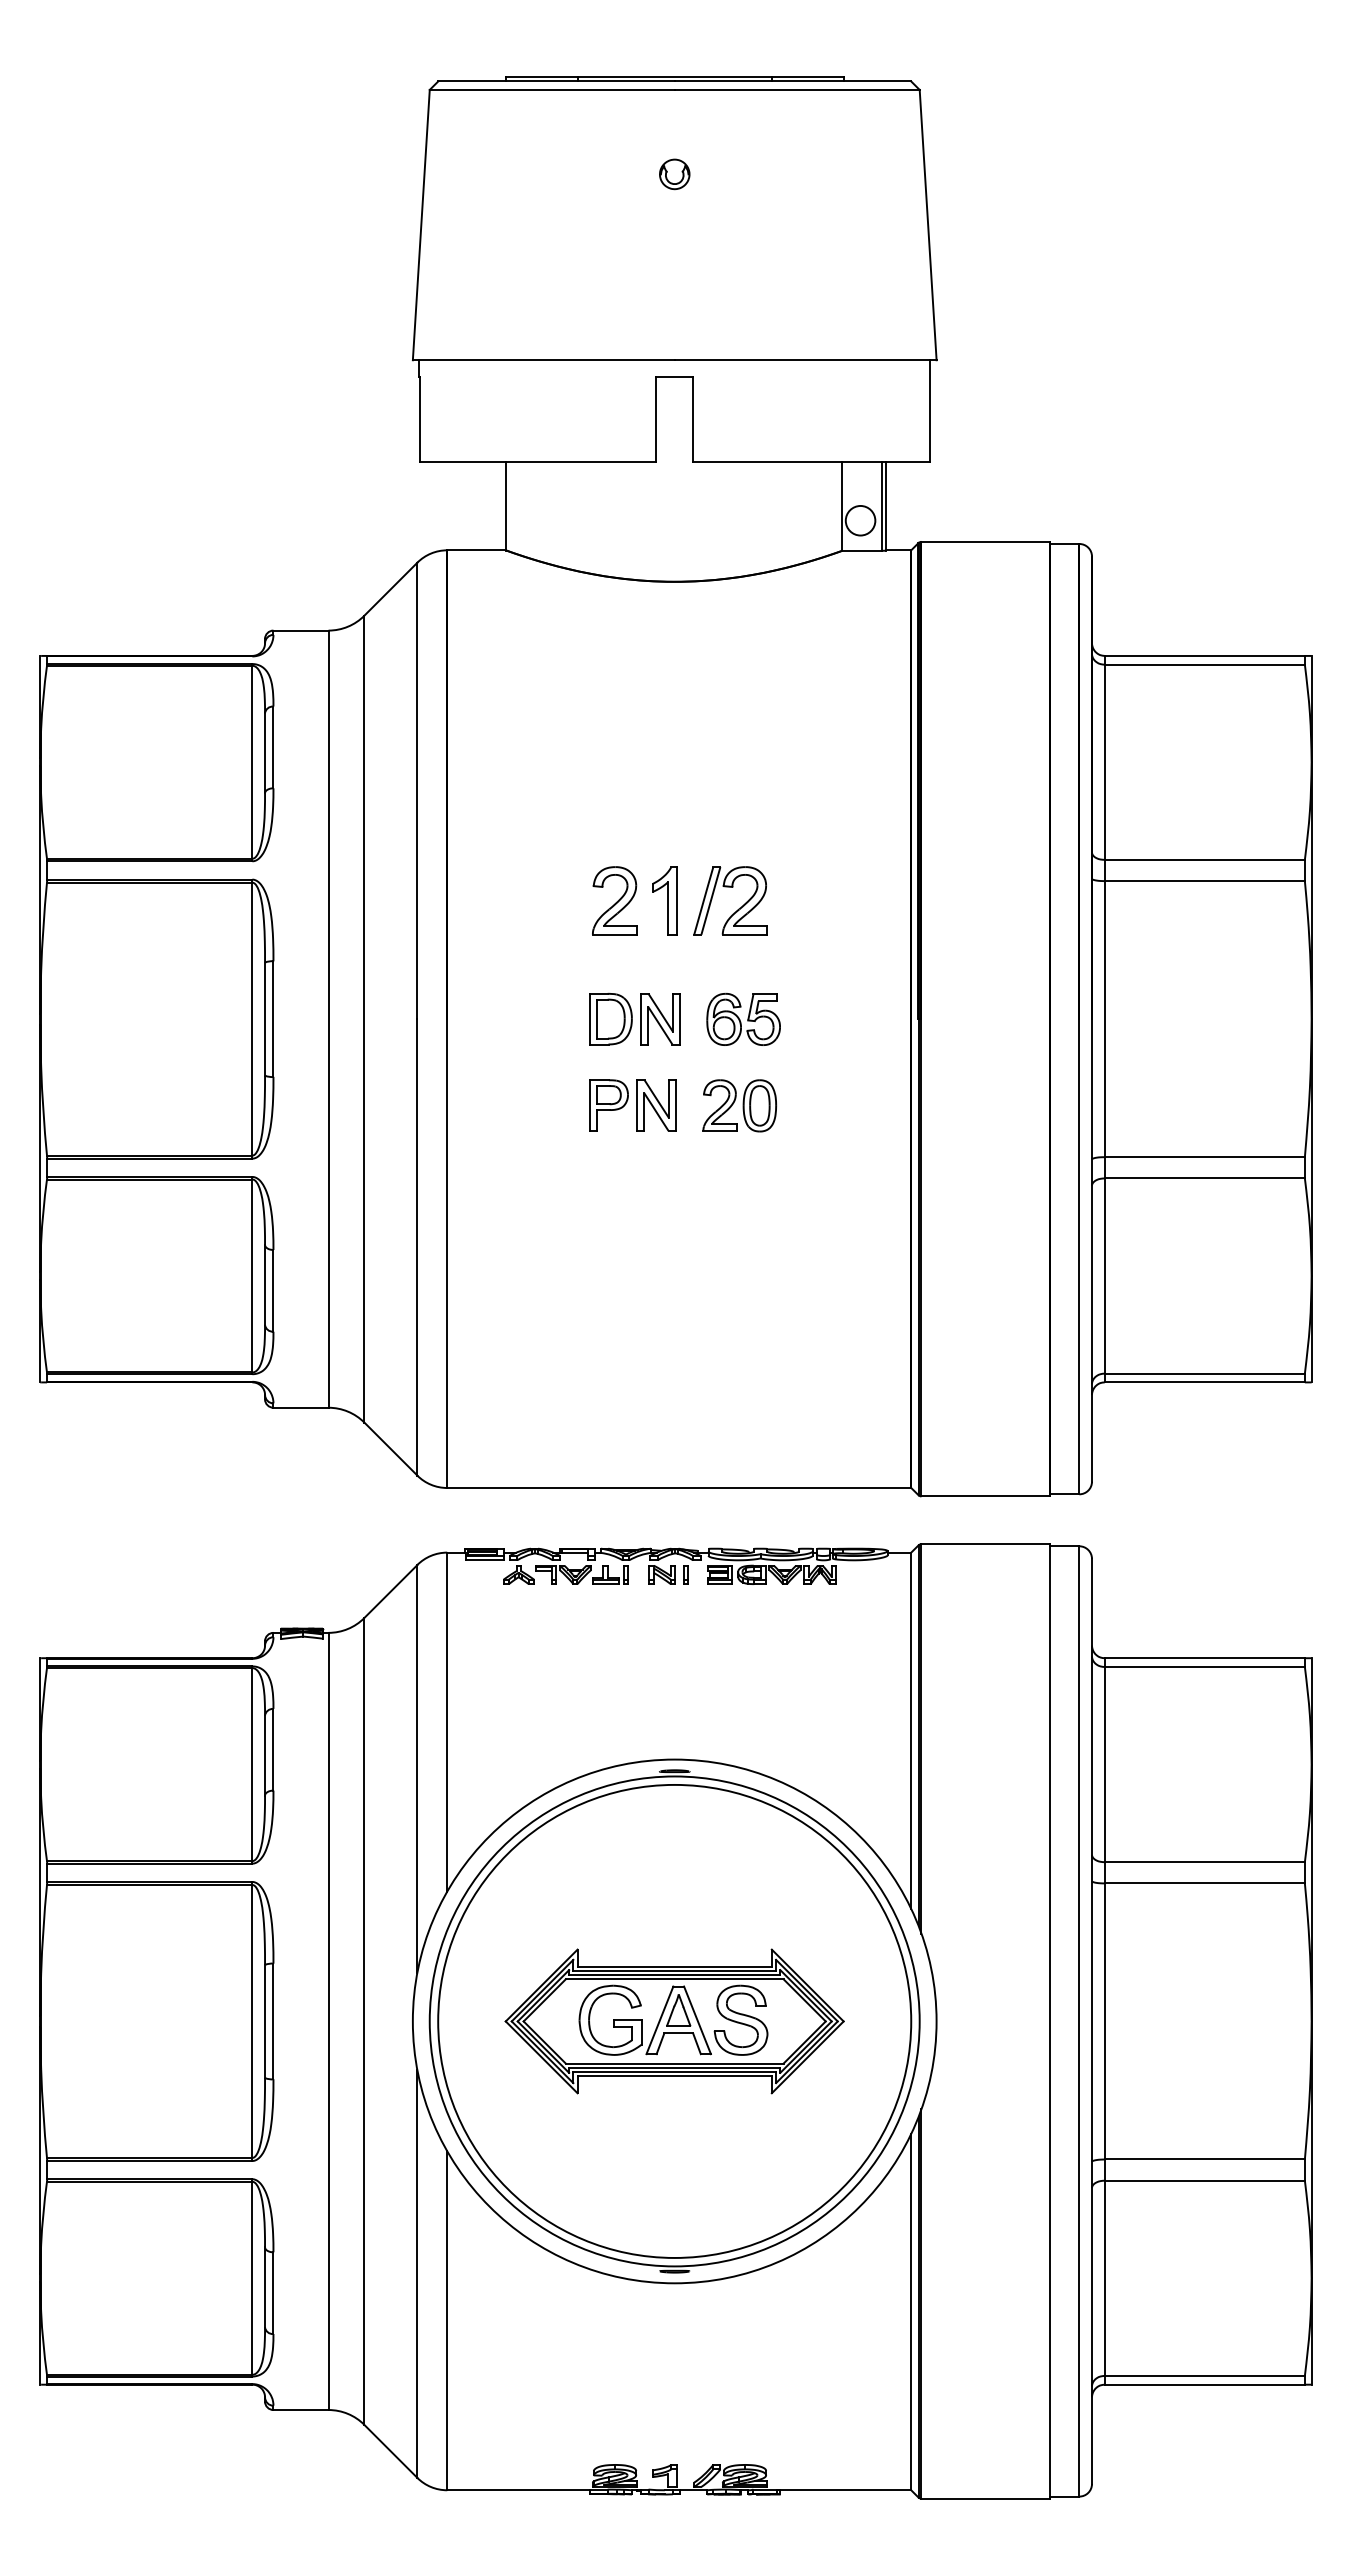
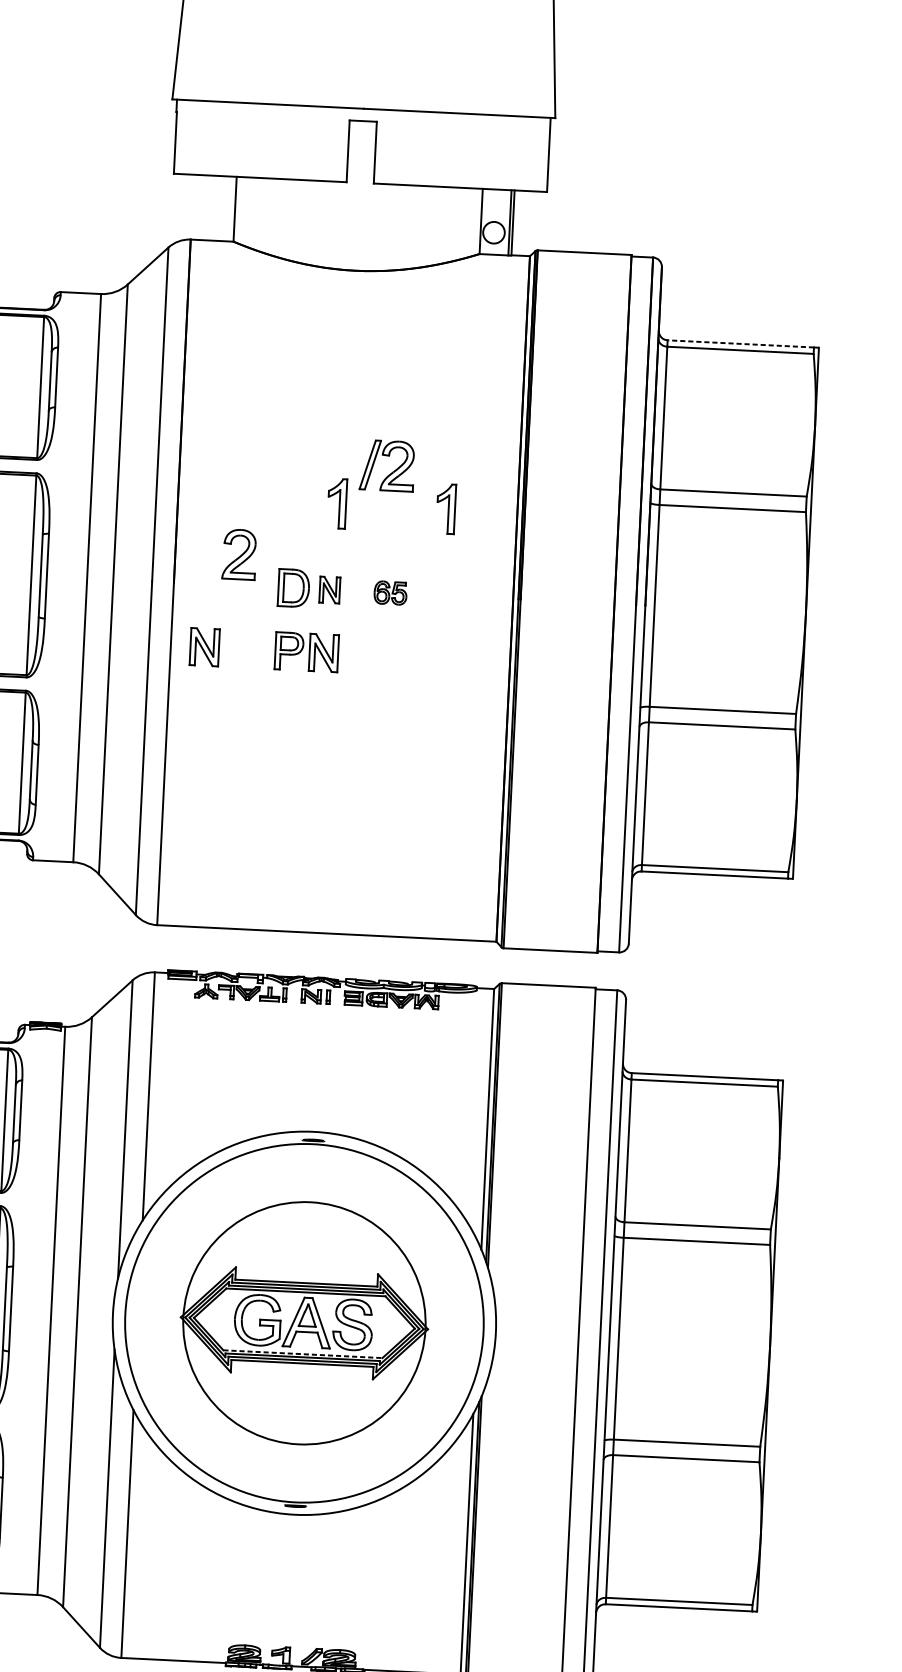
line: (1204, 655) -> (740, 343), solid -> dashed
part: (614, 900) -> (239, 554), moved
part: (813, 900) -> (445, 508), added
part: (738, 908) -> (392, 471), moved
part: (743, 1018) -> (390, 592), size x0.6
part: (660, 1019) -> (329, 590), size x0.7
part: (493, 1105) -> (204, 647), added
part: (739, 1105) -> (384, 655), removed
circle: (674, 2020) -> (304, 1322), size x0.7
line: (674, 2063) -> (302, 1354), solid -> dashed

